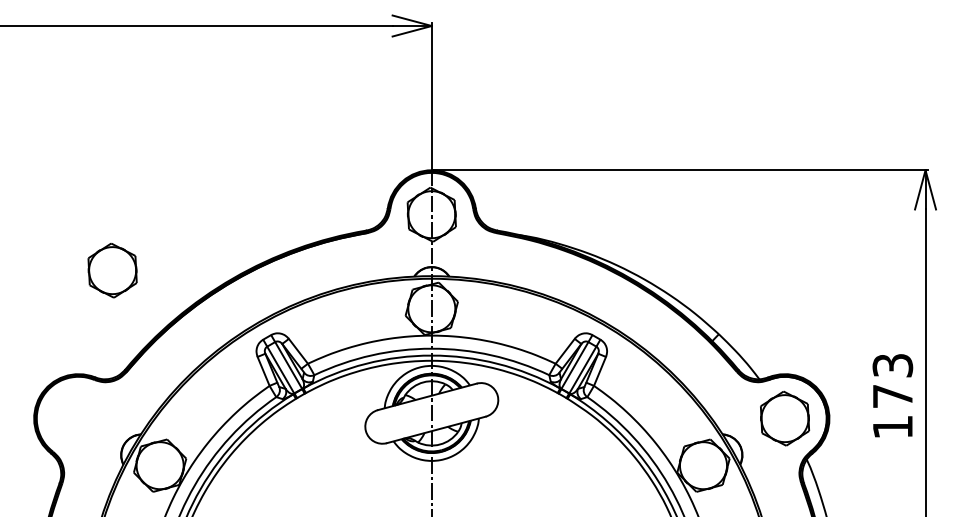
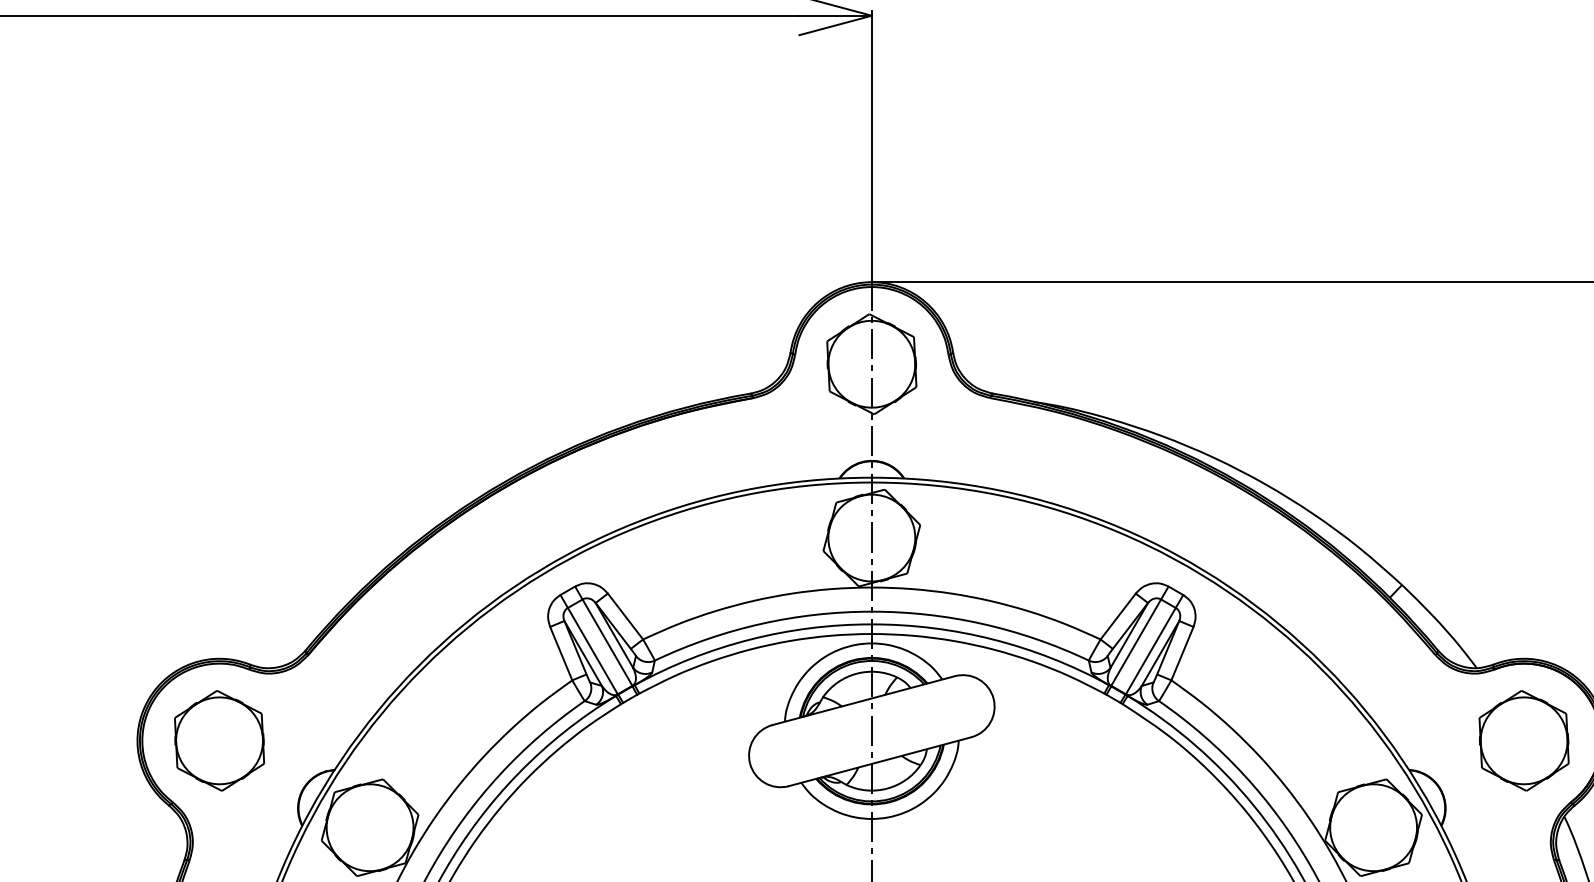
part: (112, 270) -> (219, 740), moved

